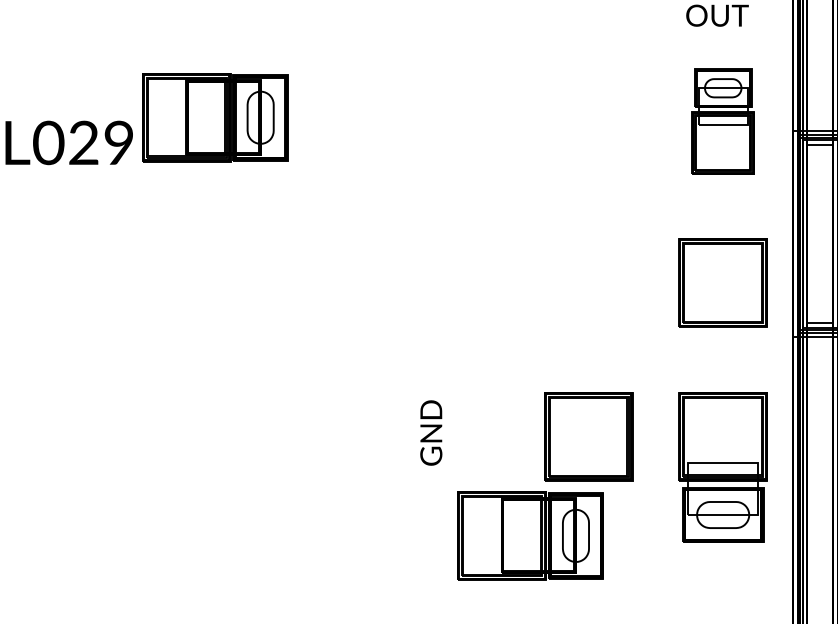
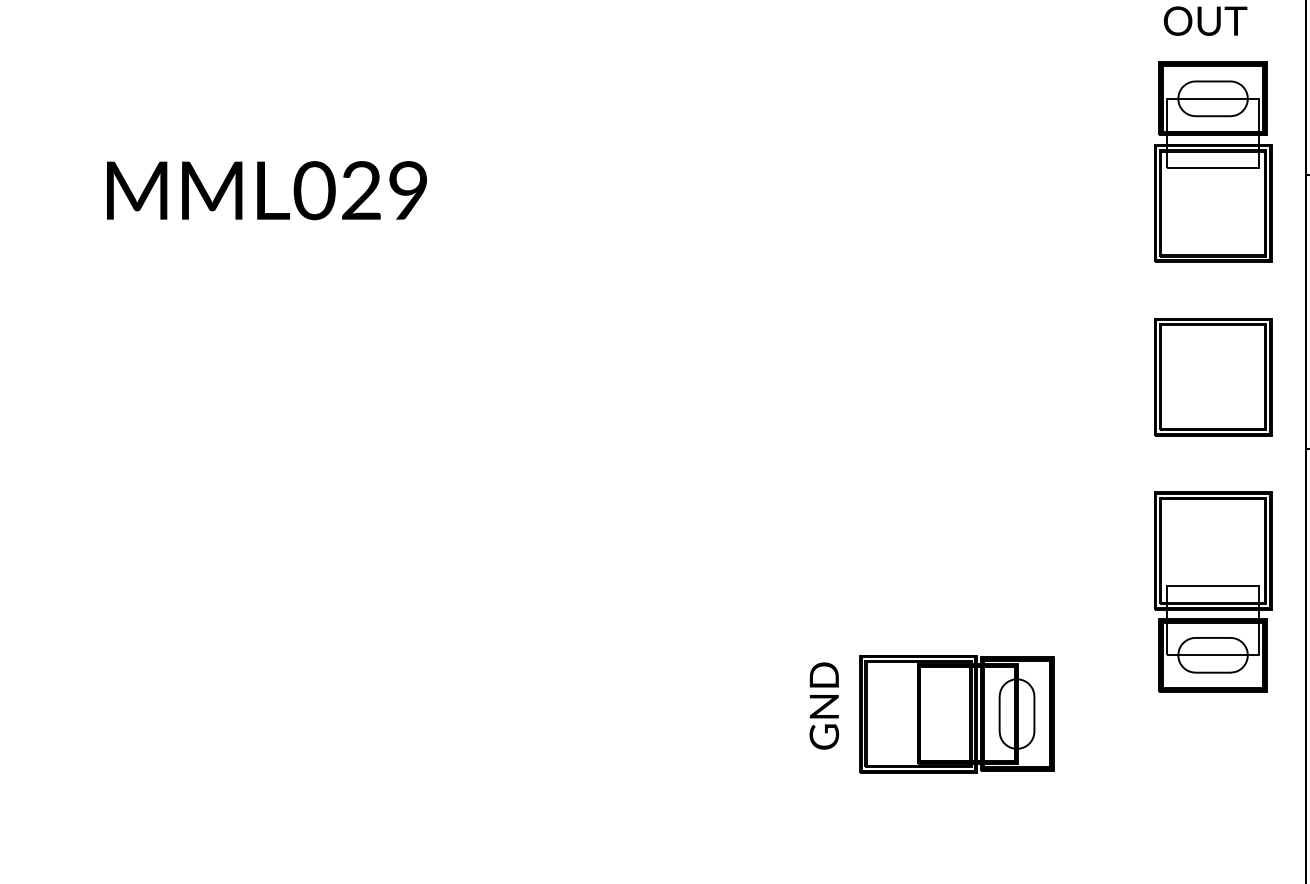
part: (215, 118) -> (536, 157), removed
part: (723, 121) -> (1213, 161), size x1.43
text: (431, 432) -> (824, 705), moved
part: (589, 437) -> (1034, 582), removed
part: (723, 467) -> (1213, 591), moved

